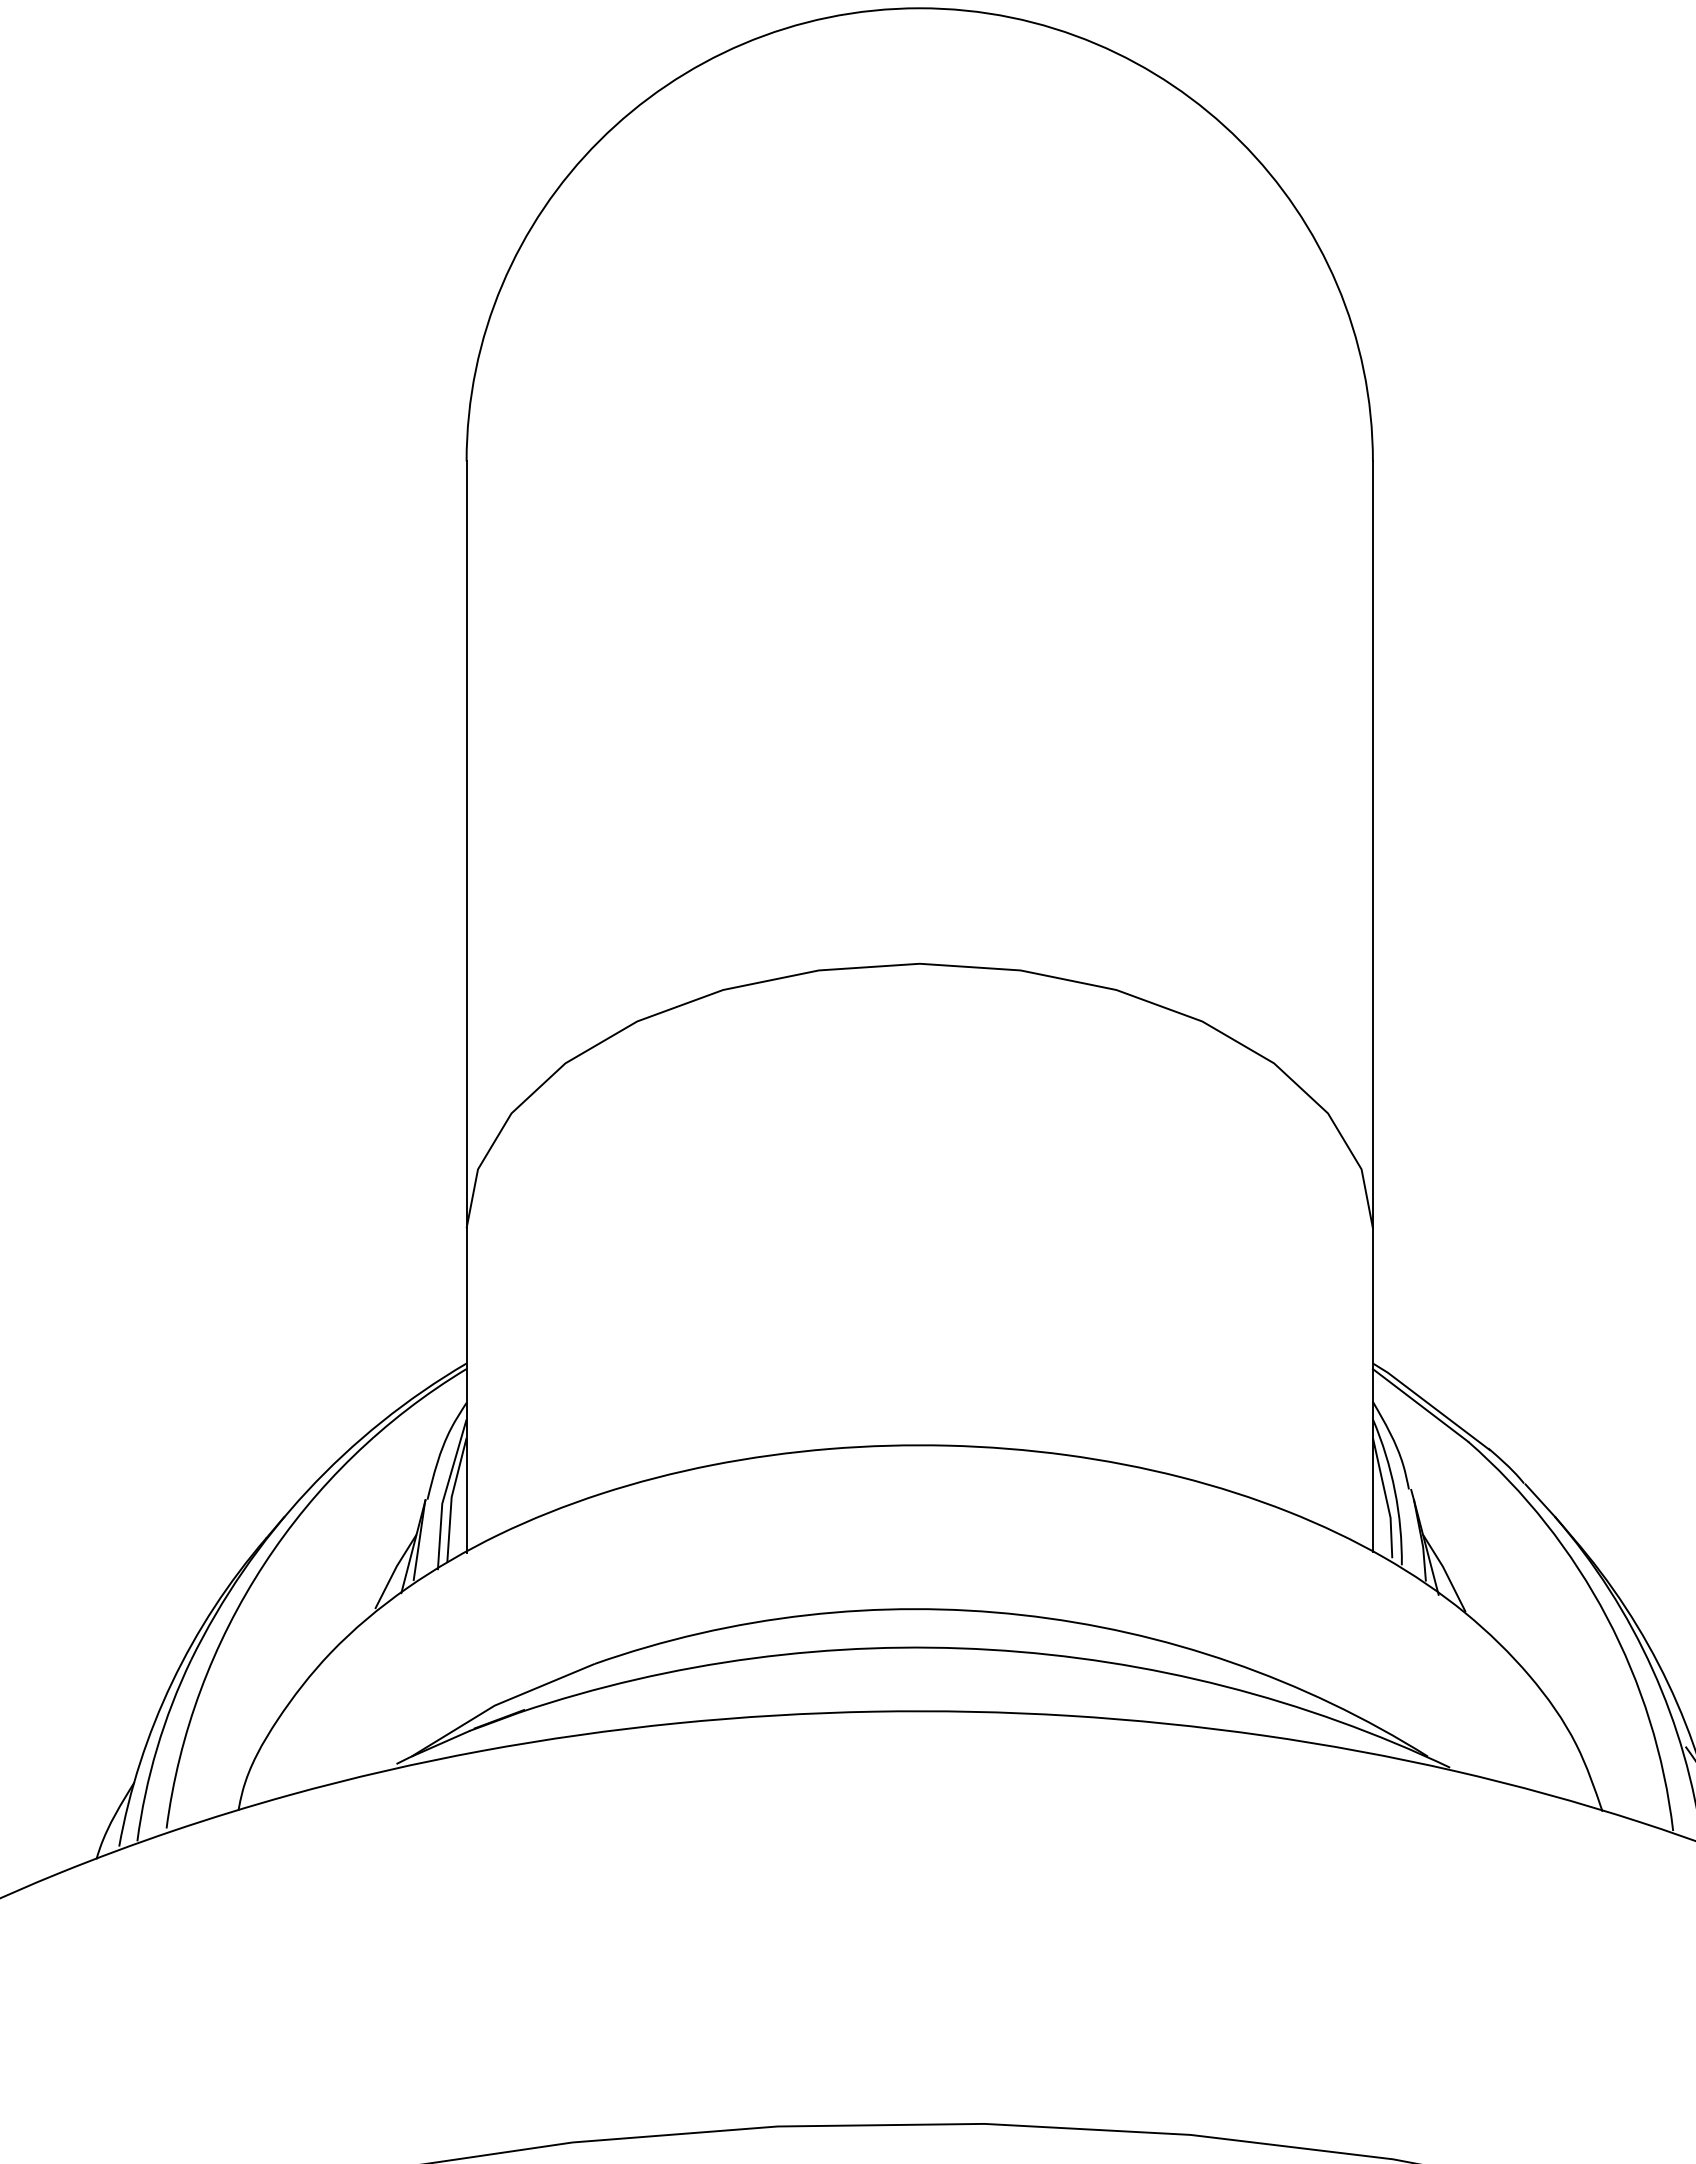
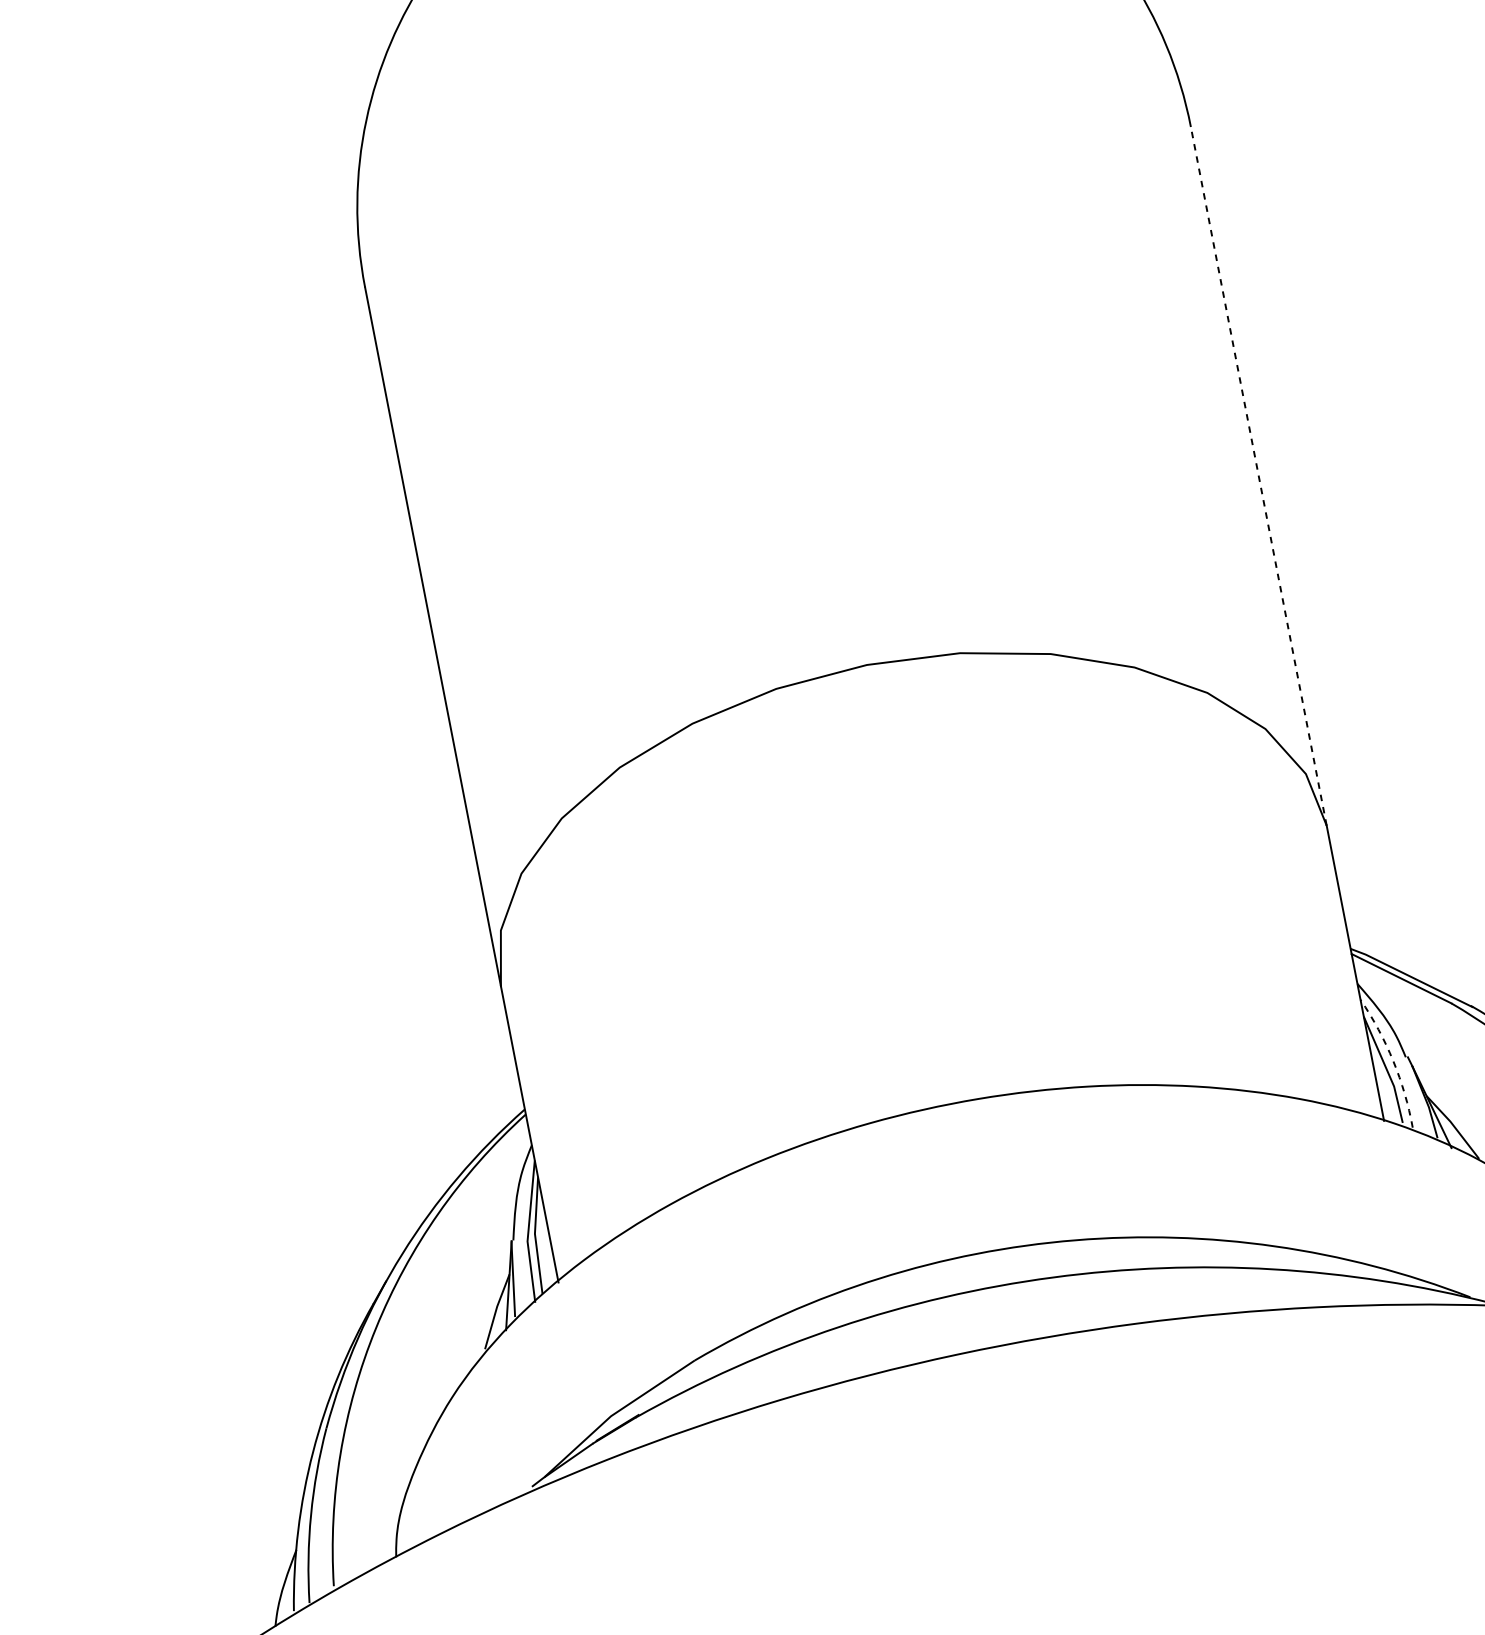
line: (1372, 844) -> (1258, 476), solid -> dashed
arc: (1394, 1490) -> (1392, 1060), solid -> dashed

